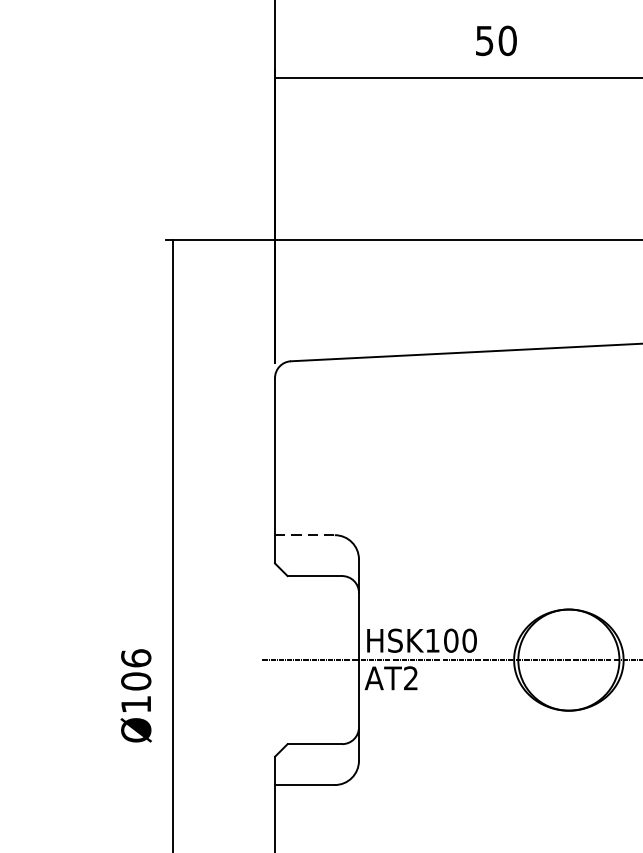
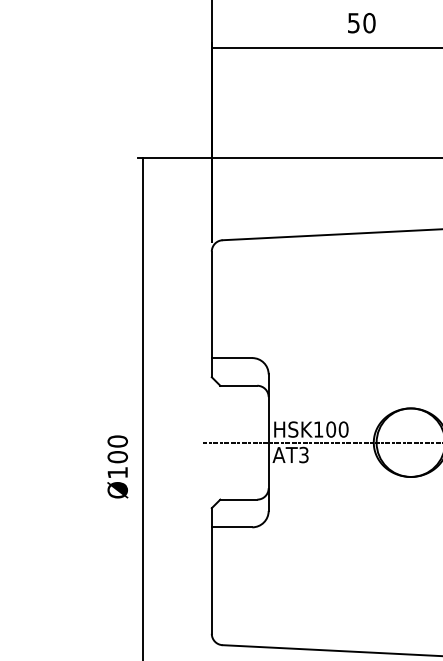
line: (305, 535) -> (232, 358), dashed -> solid
text: (135, 658) -> (117, 441), Ø106 -> Ø100
text: (410, 678) -> (303, 455), AT2 -> AT3

